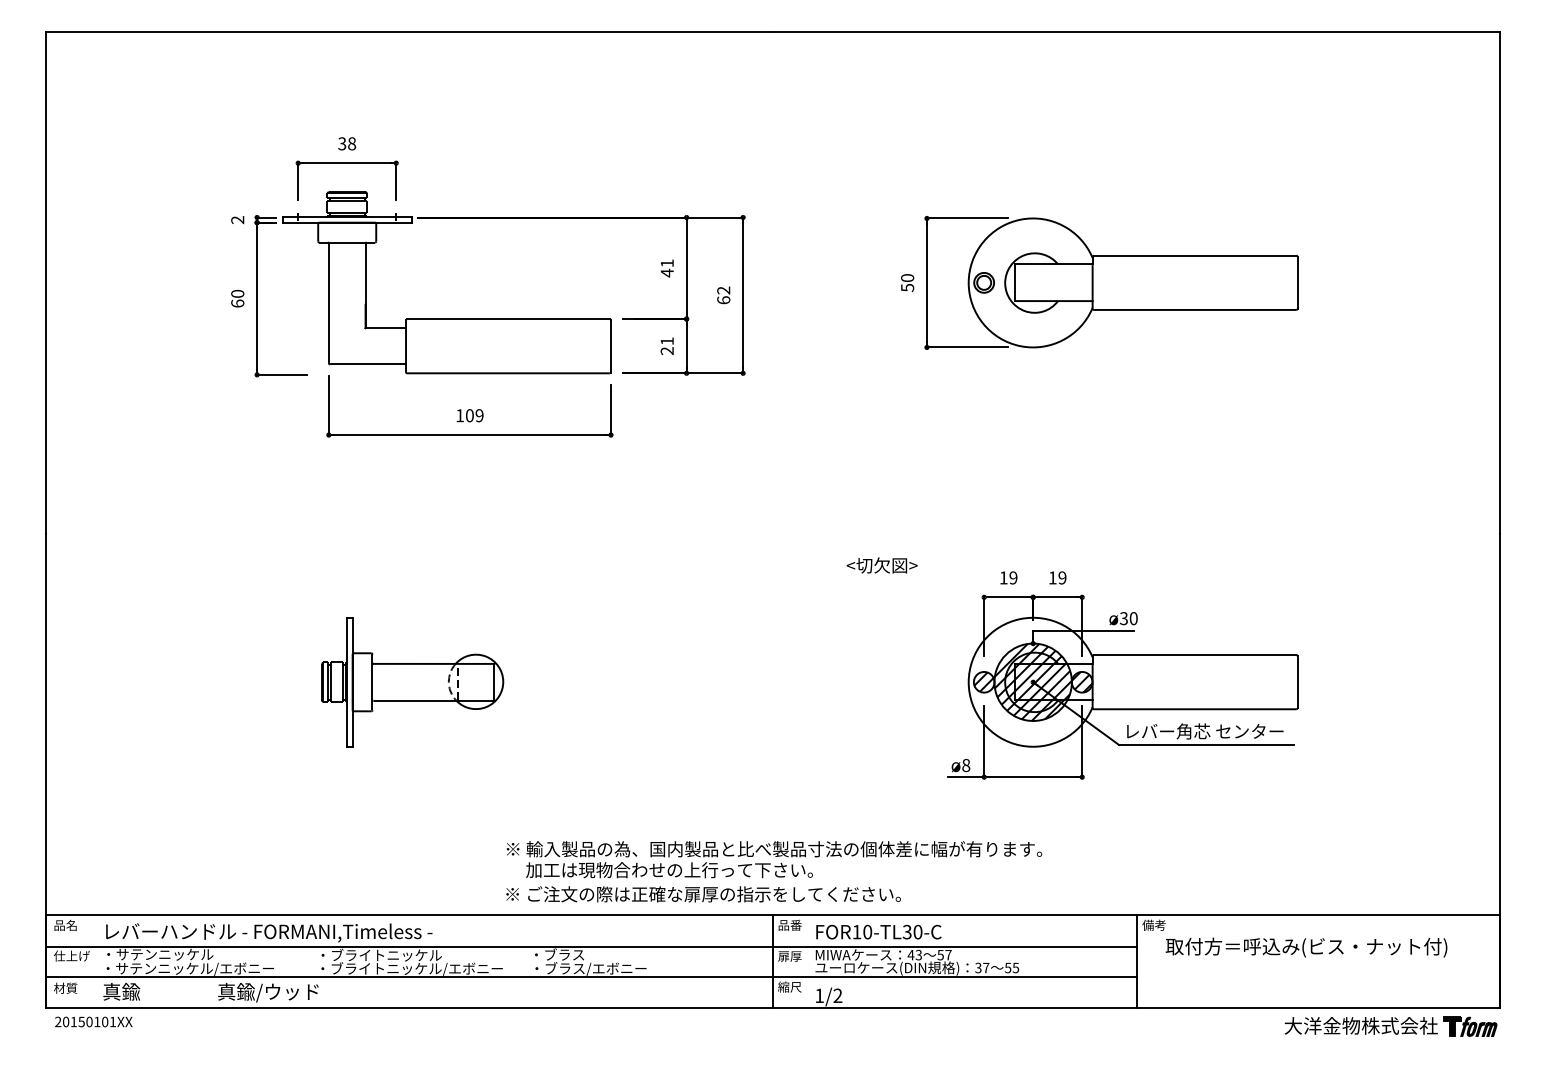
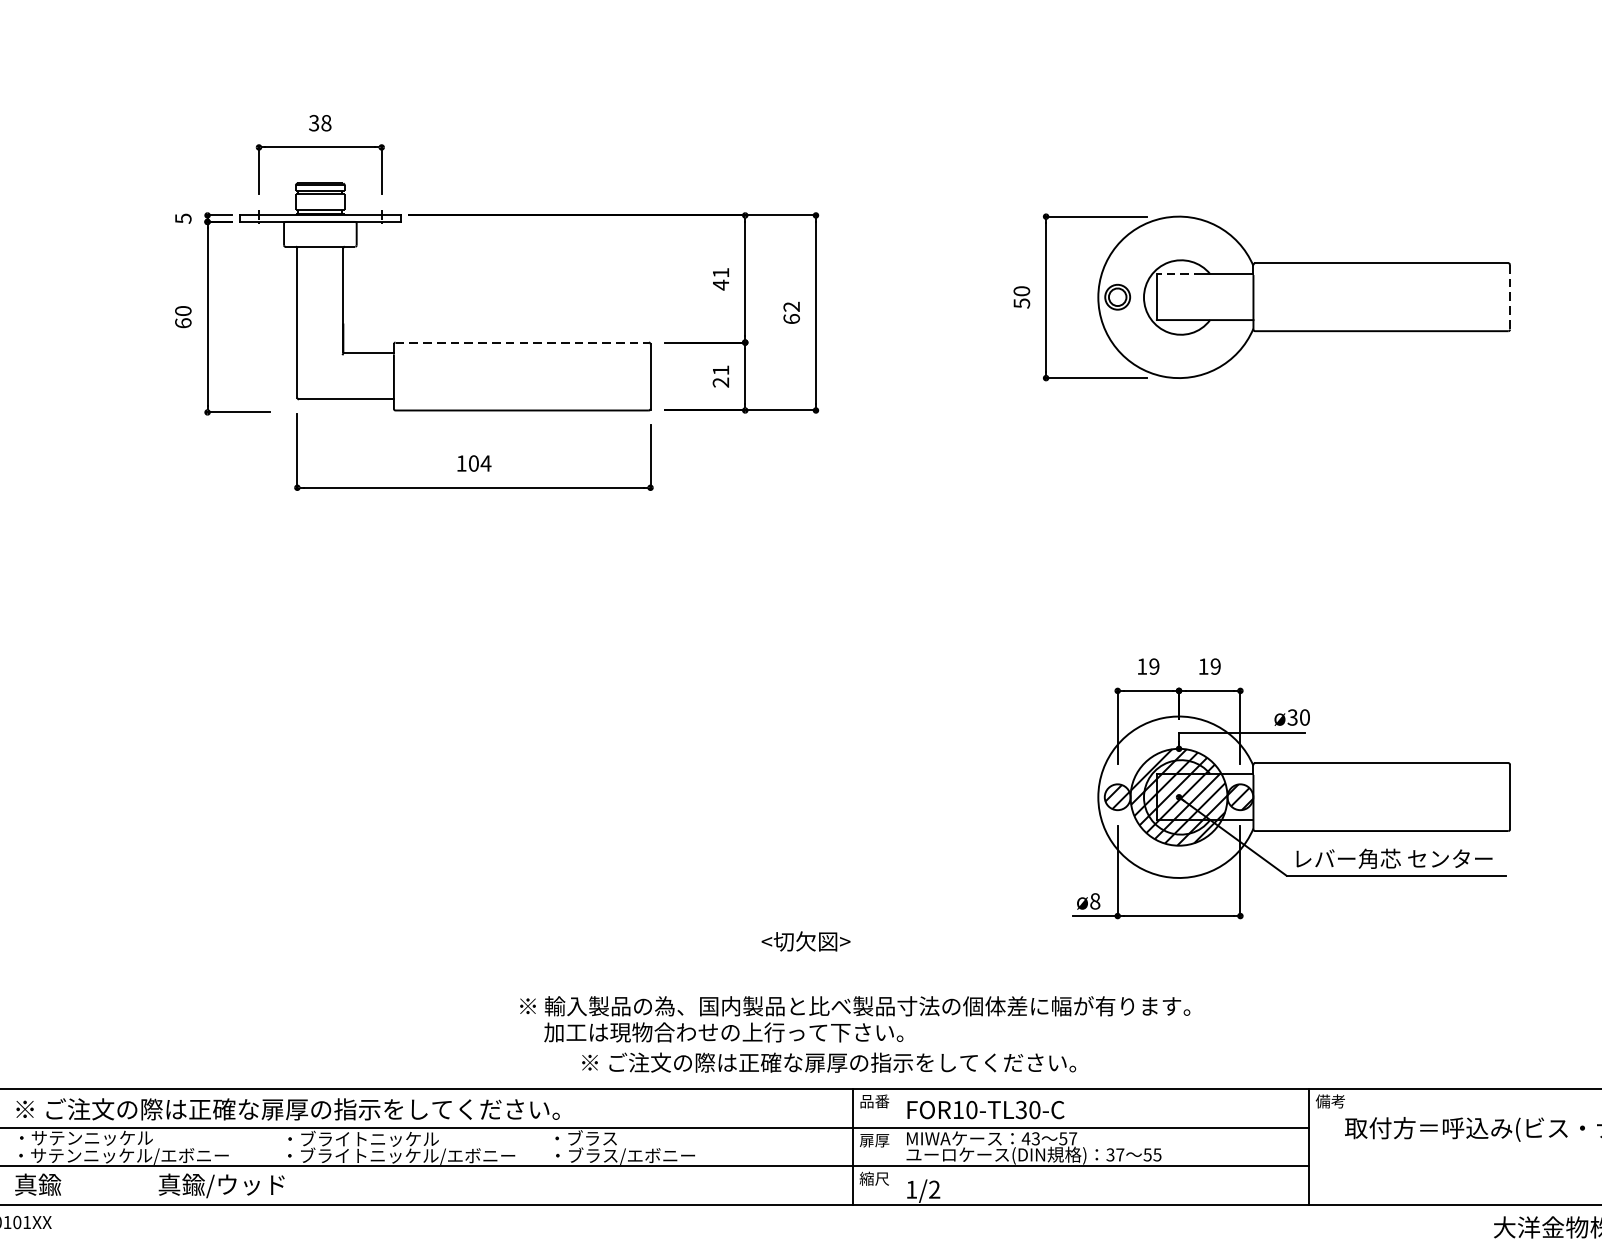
text: (237, 220) -> (183, 219), 2 -> 5
line: (1033, 264) -> (1179, 274), solid -> dashed
line: (1297, 282) -> (1509, 296), solid -> dashed
line: (508, 319) -> (522, 343), solid -> dashed
text: (479, 415) -> (485, 463), 109 -> 104
text: (881, 565) -> (805, 941), moved
part: (412, 682) -> (402, 797), removed
text: (703, 894) -> (828, 1062), moved
text: (321, 932) -> (288, 1110), レバーハンドル - FORMANI,Timeless - -> ※ ご注文の際は正確な扉厚の指示をしてください。

